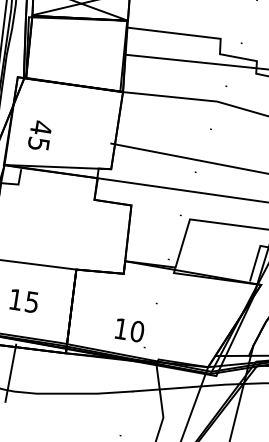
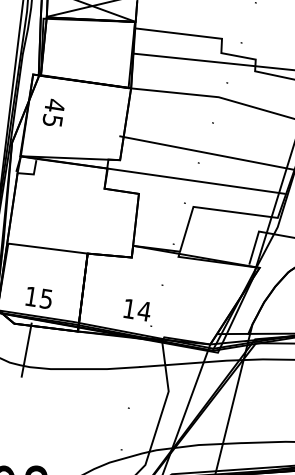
text: (39, 135) -> (53, 112), moved
text: (23, 300) -> (38, 297), moved
text: (136, 331) -> (143, 311), 10 -> 14

